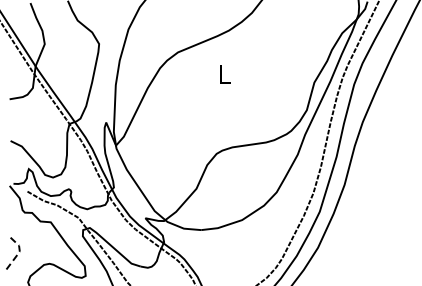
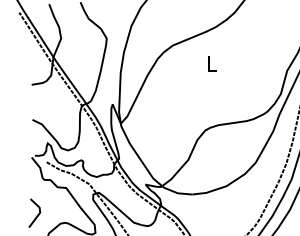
line: (19, 251) -> (39, 212), dashed -> solid

